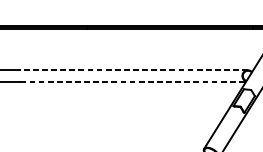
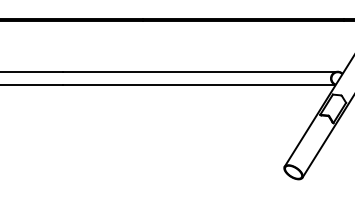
line: (134, 70) -> (200, 71), dashed -> solid
line: (133, 81) -> (199, 85), dashed -> solid

